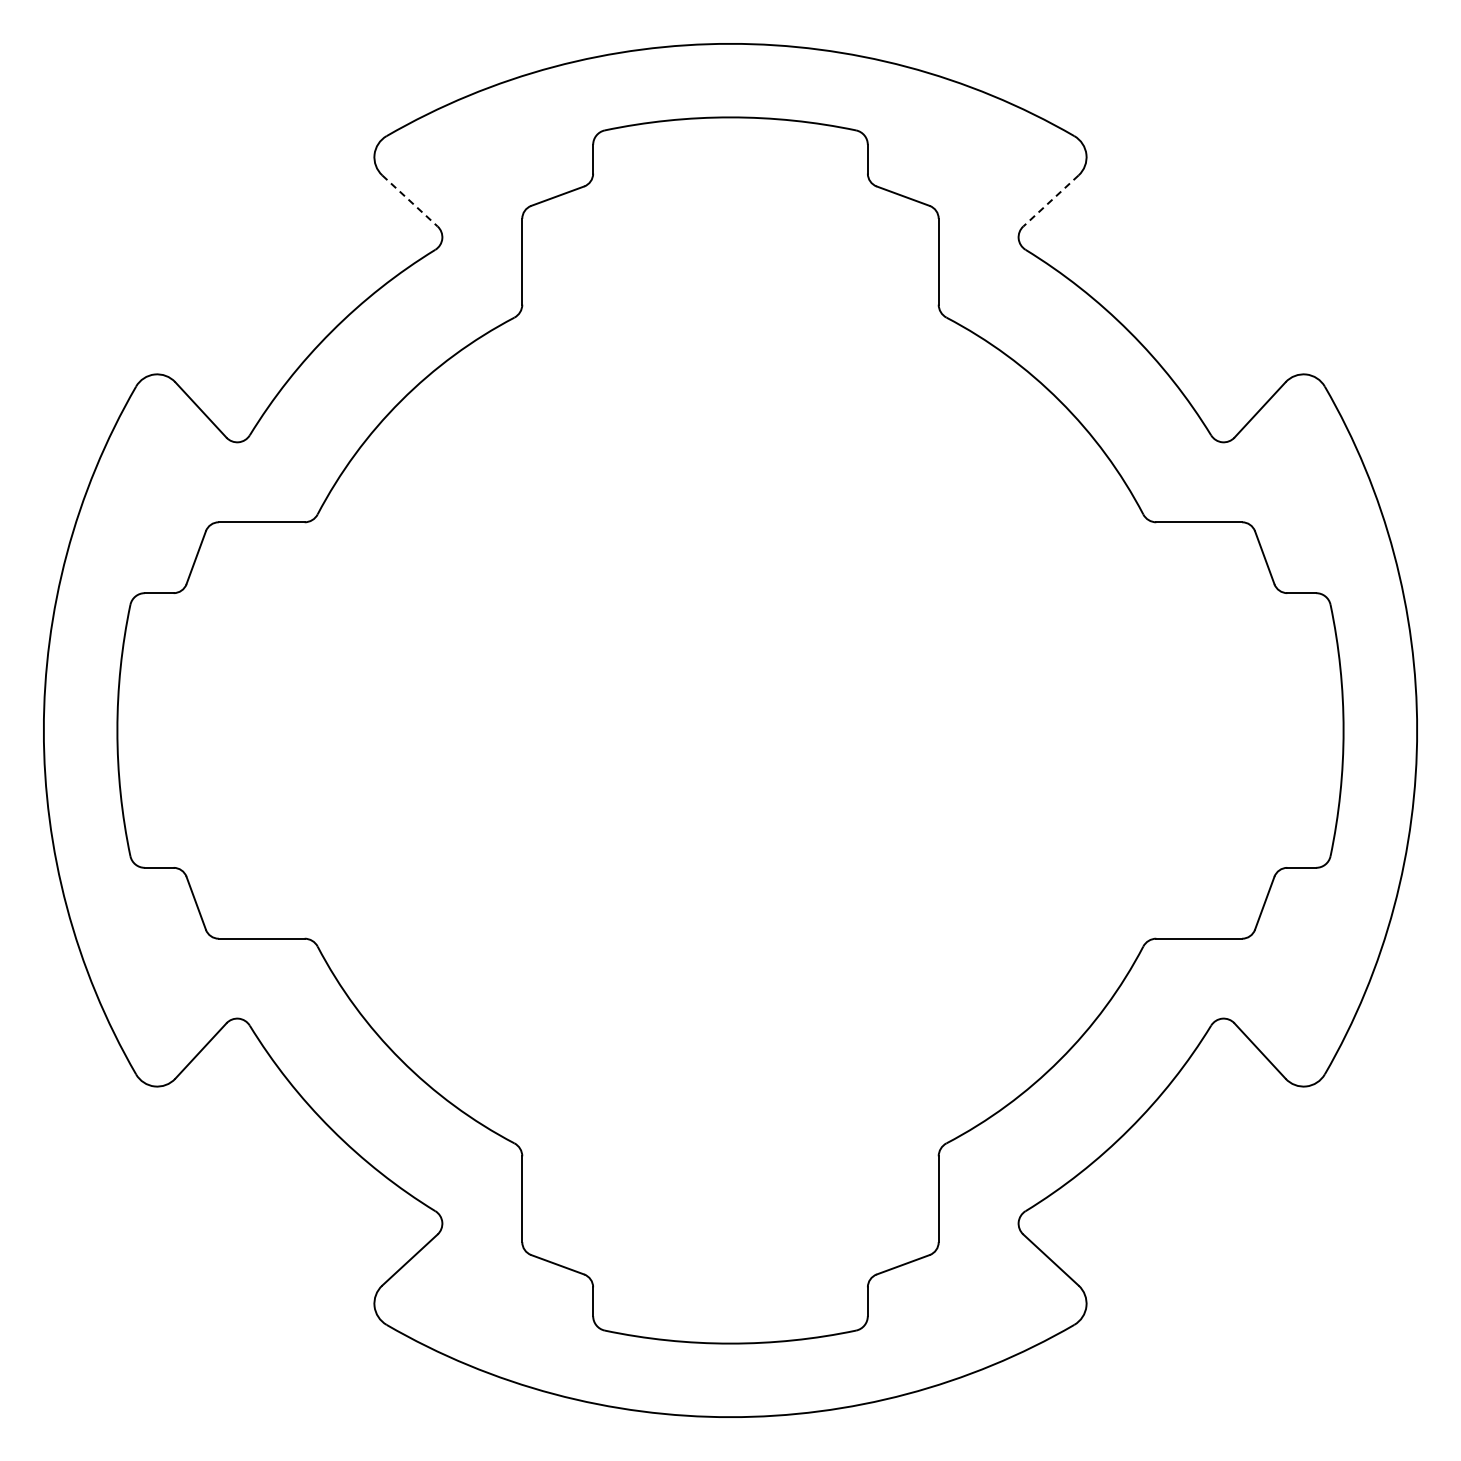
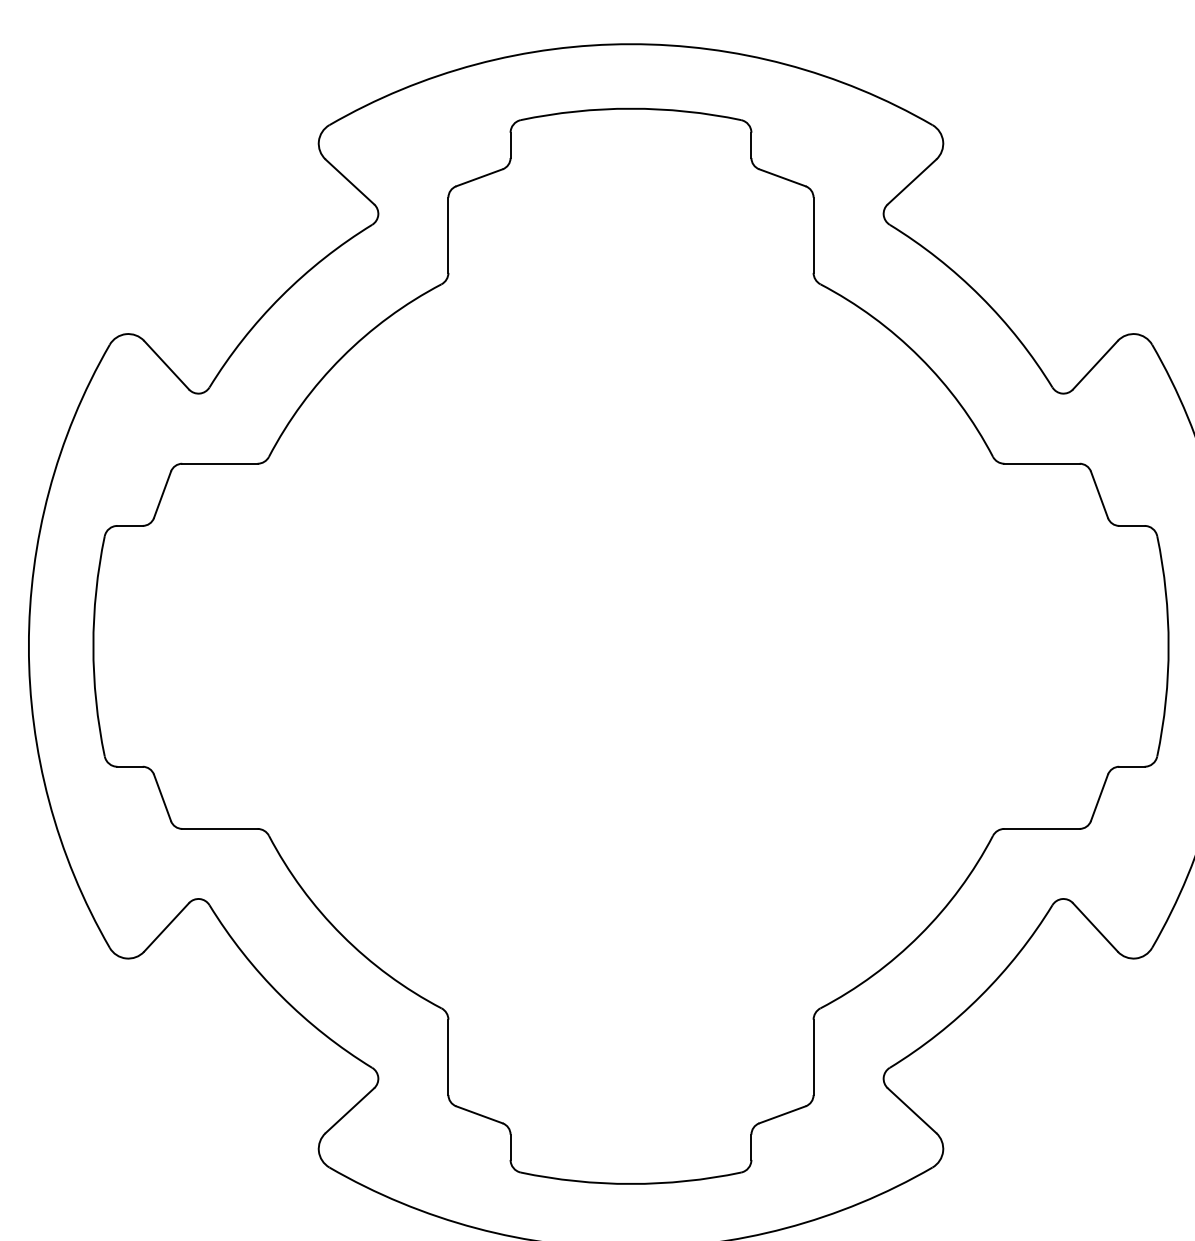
line: (409, 200) -> (349, 181), dashed -> solid
line: (1051, 200) -> (912, 181), dashed -> solid

